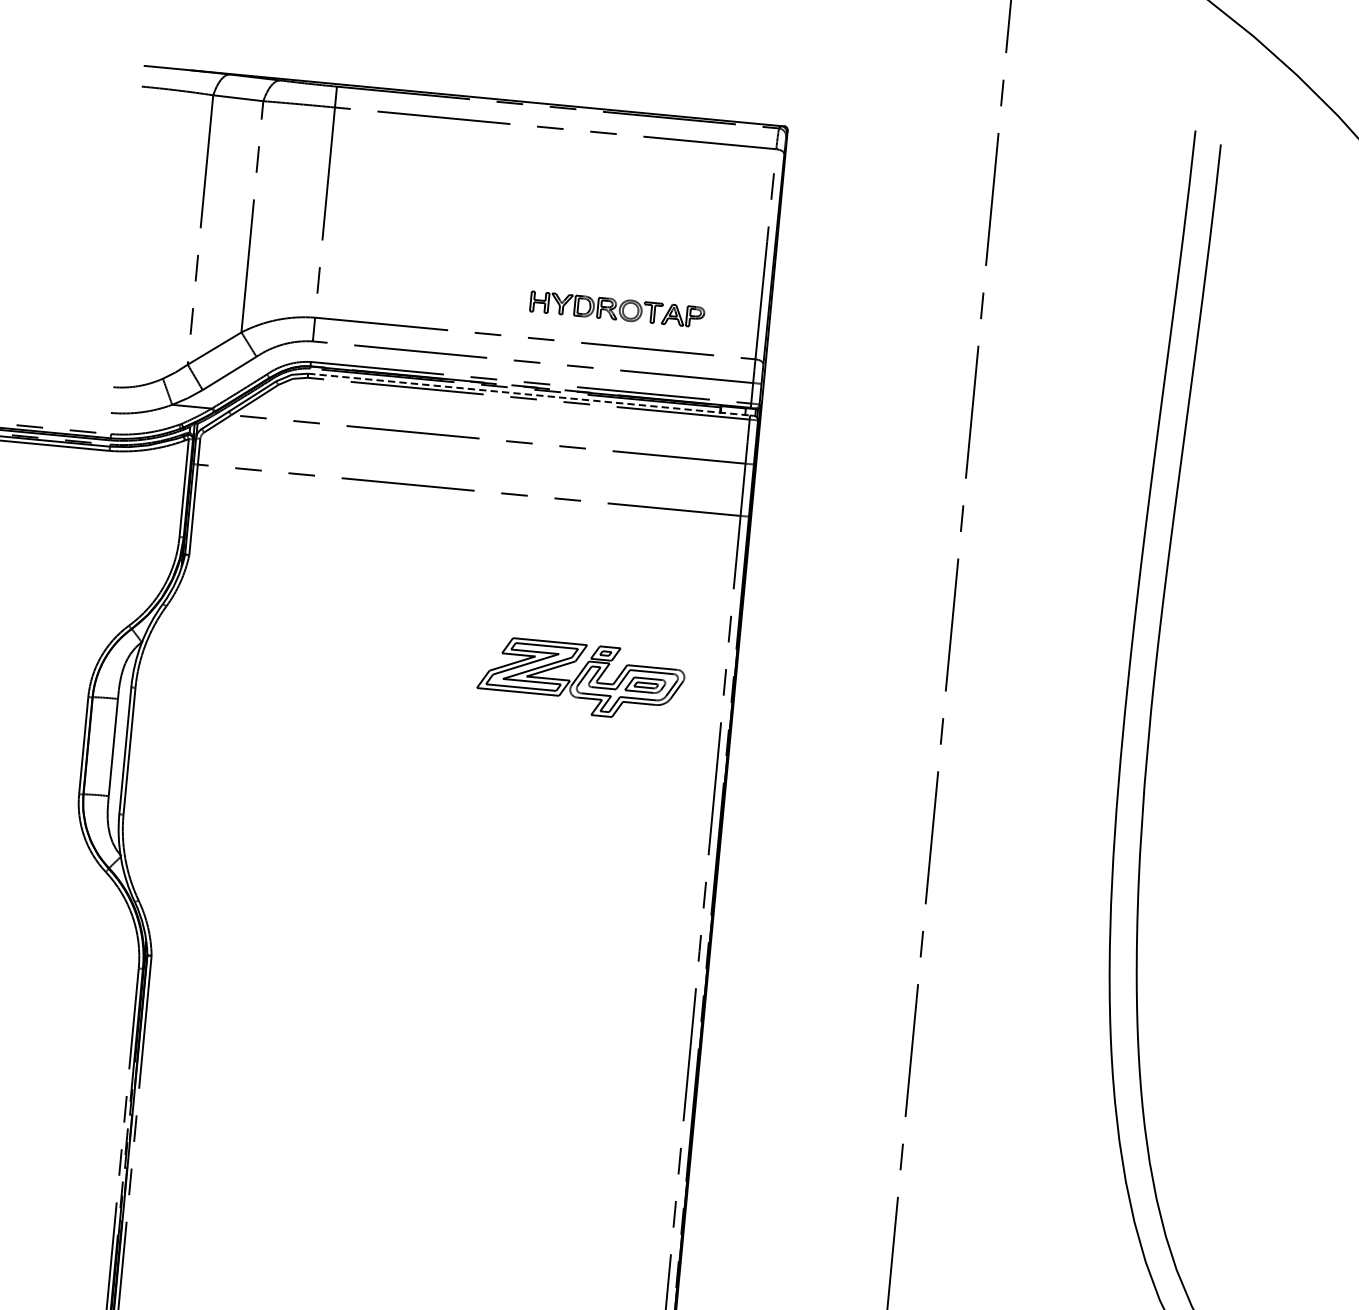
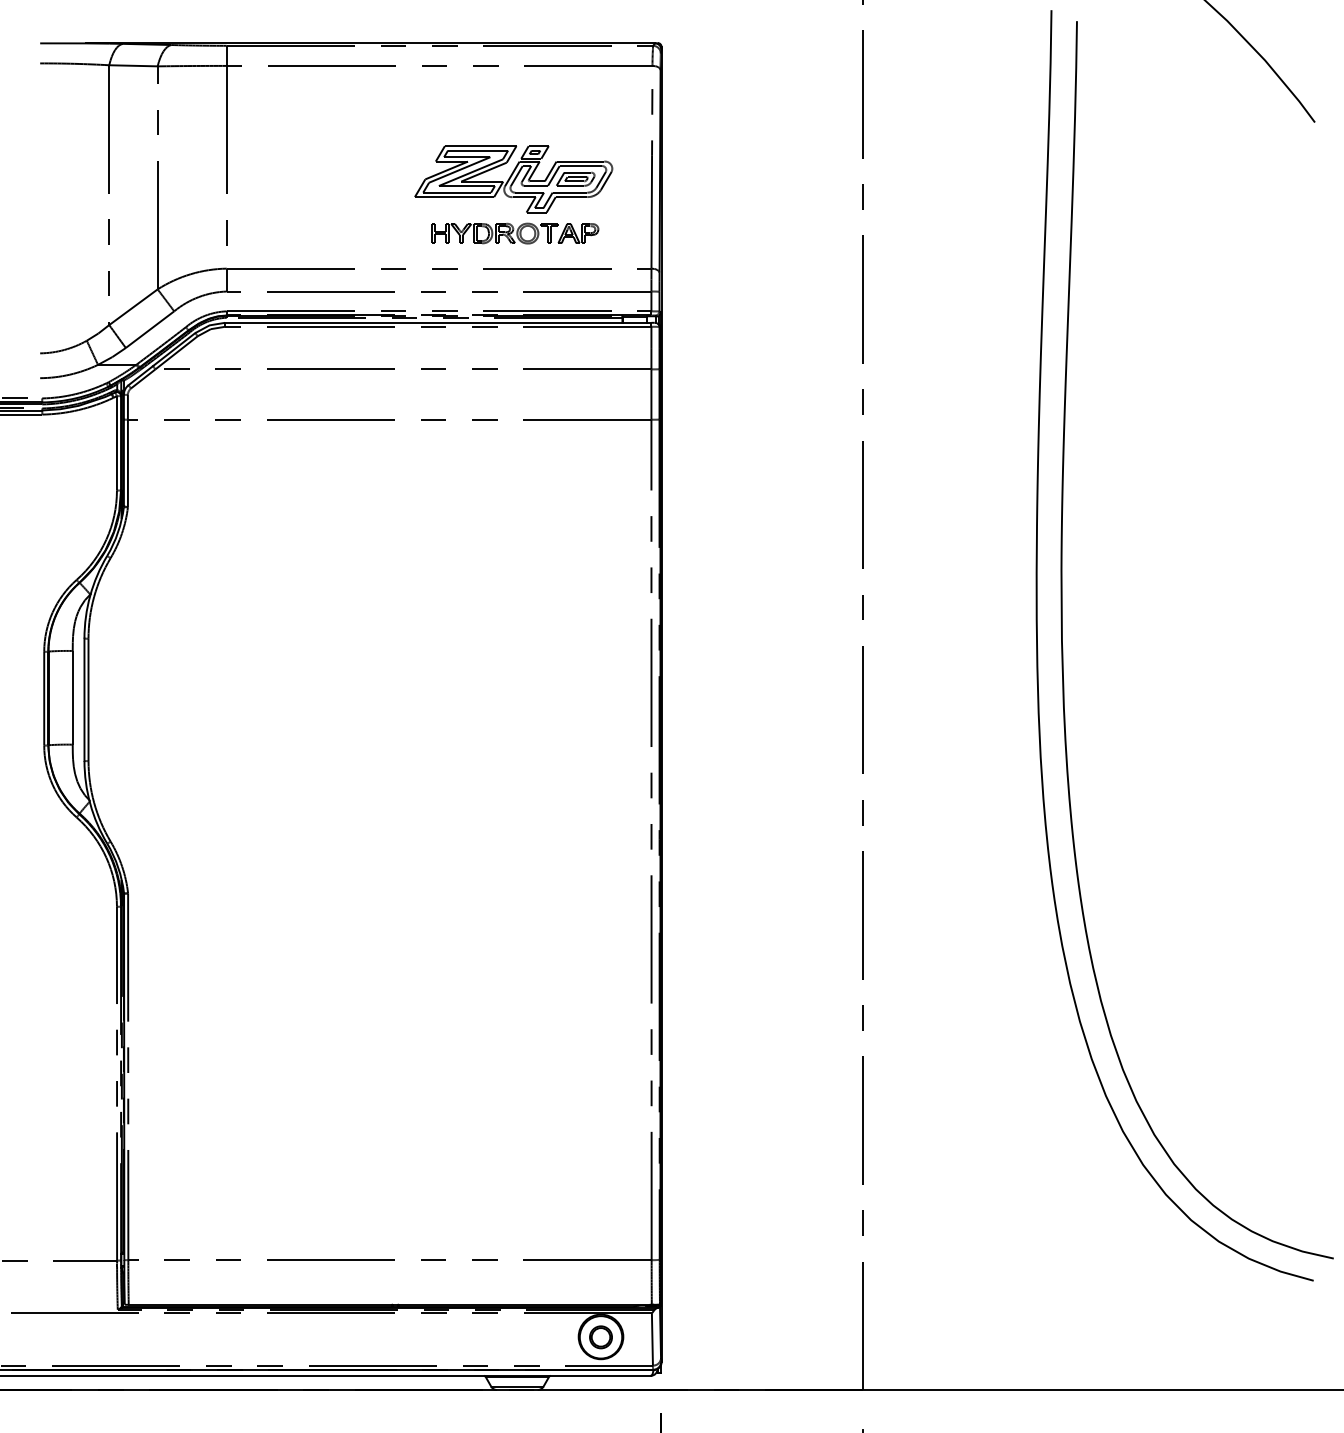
line: (529, 394) -> (438, 322), dashed -> solid
part: (580, 679) -> (513, 179), moved

